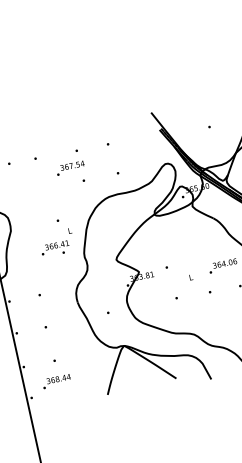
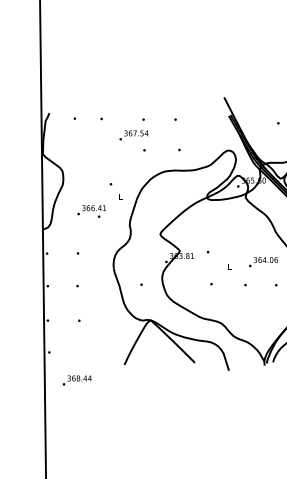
text: (55, 249) -> (91, 211), moved
text: (56, 381) -> (76, 380), moved

